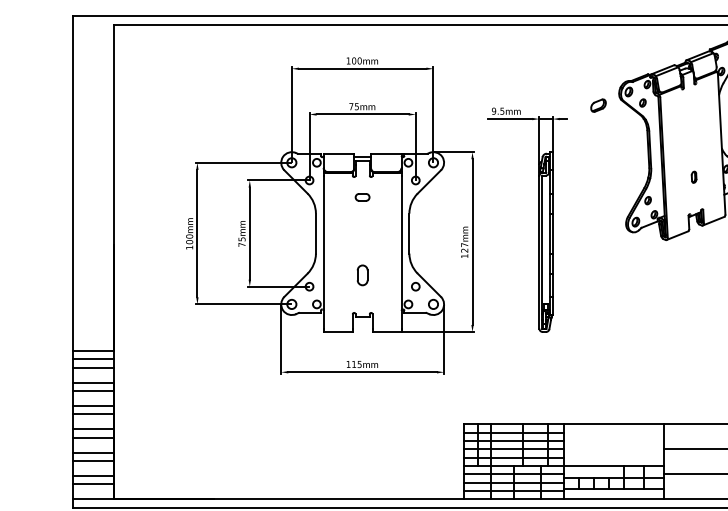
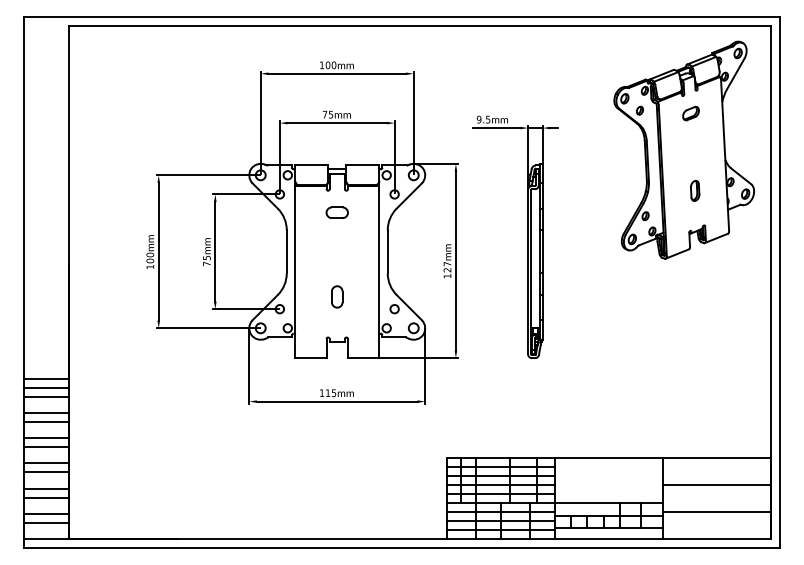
part: (598, 105) -> (690, 113), moved
part: (694, 176) -> (695, 190), size x1.67
part: (361, 197) -> (336, 212), size x1.43

